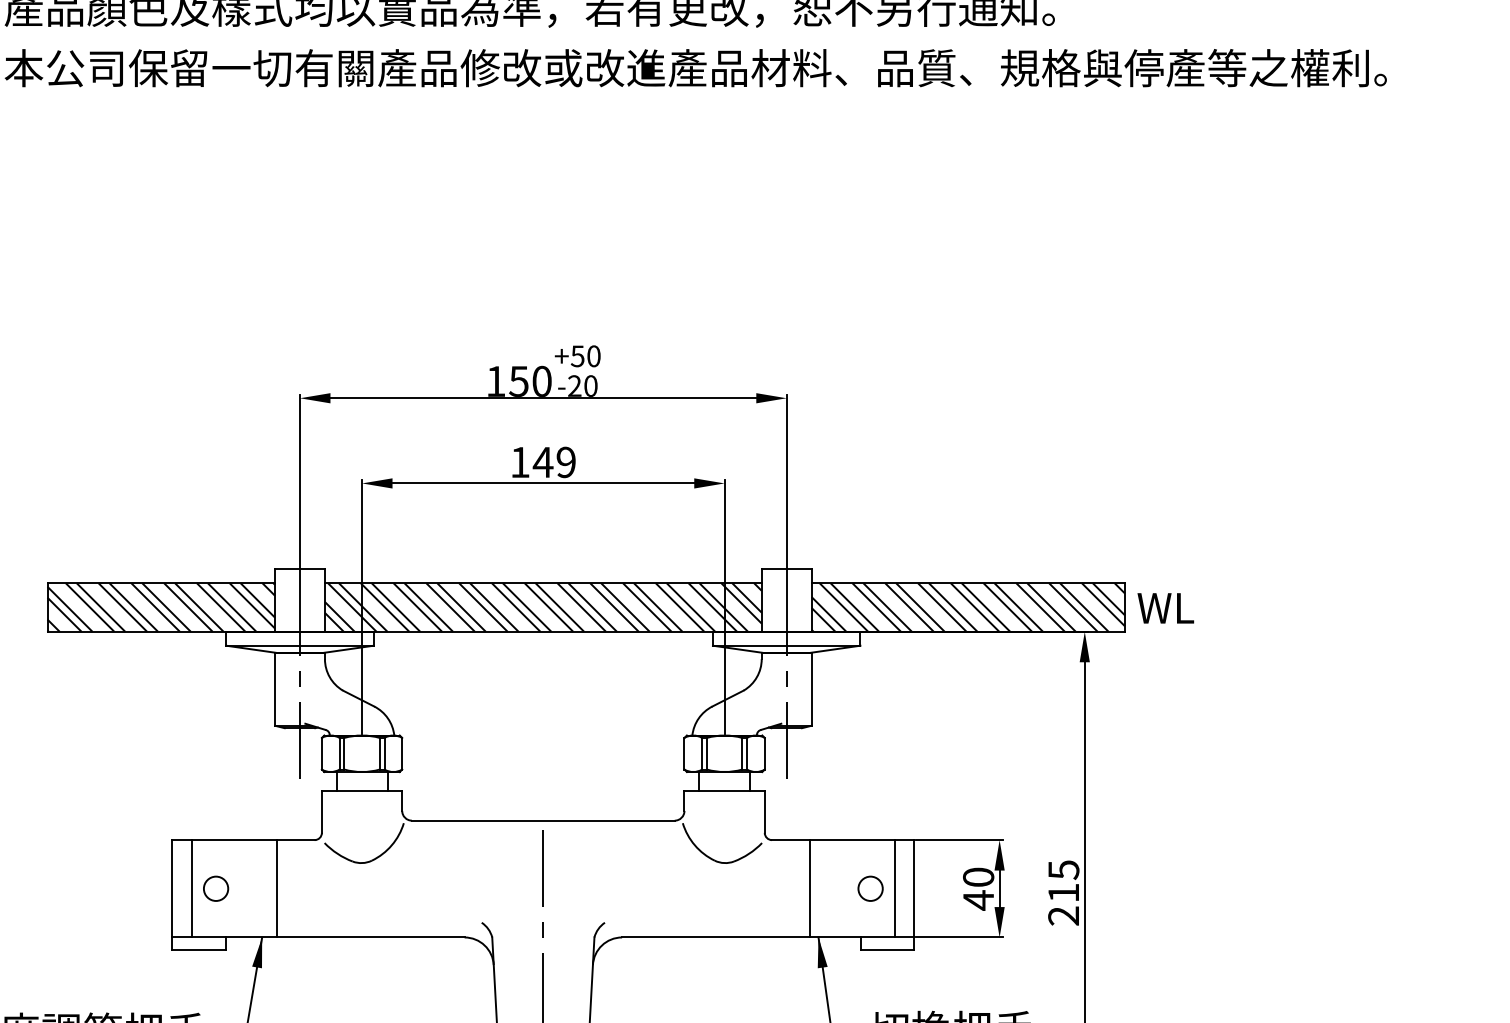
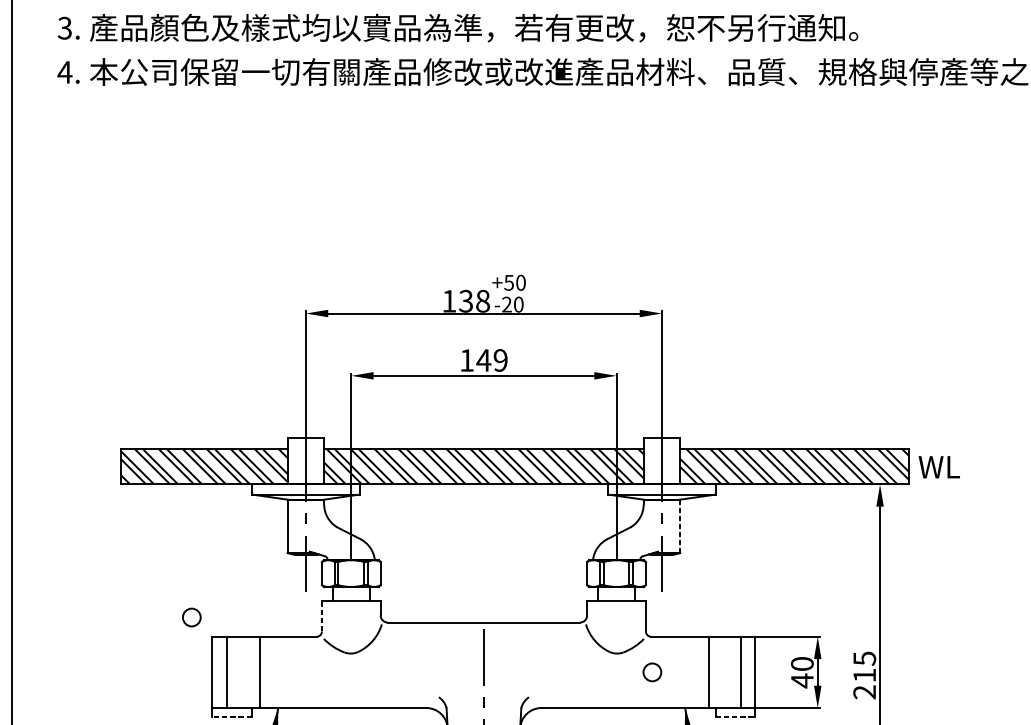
text: (530, 380) -> (474, 300), 150 -> 138
line: (811, 689) -> (680, 526), solid -> dashed
line: (321, 812) -> (321, 616), solid -> dashed
circle: (216, 888) -> (192, 617), moved
line: (276, 888) -> (259, 672), moved
line: (809, 888) -> (708, 672), moved
circle: (870, 888) -> (652, 672), moved
line: (199, 949) -> (232, 716), solid -> dashed
line: (887, 949) -> (735, 716), solid -> dashed

